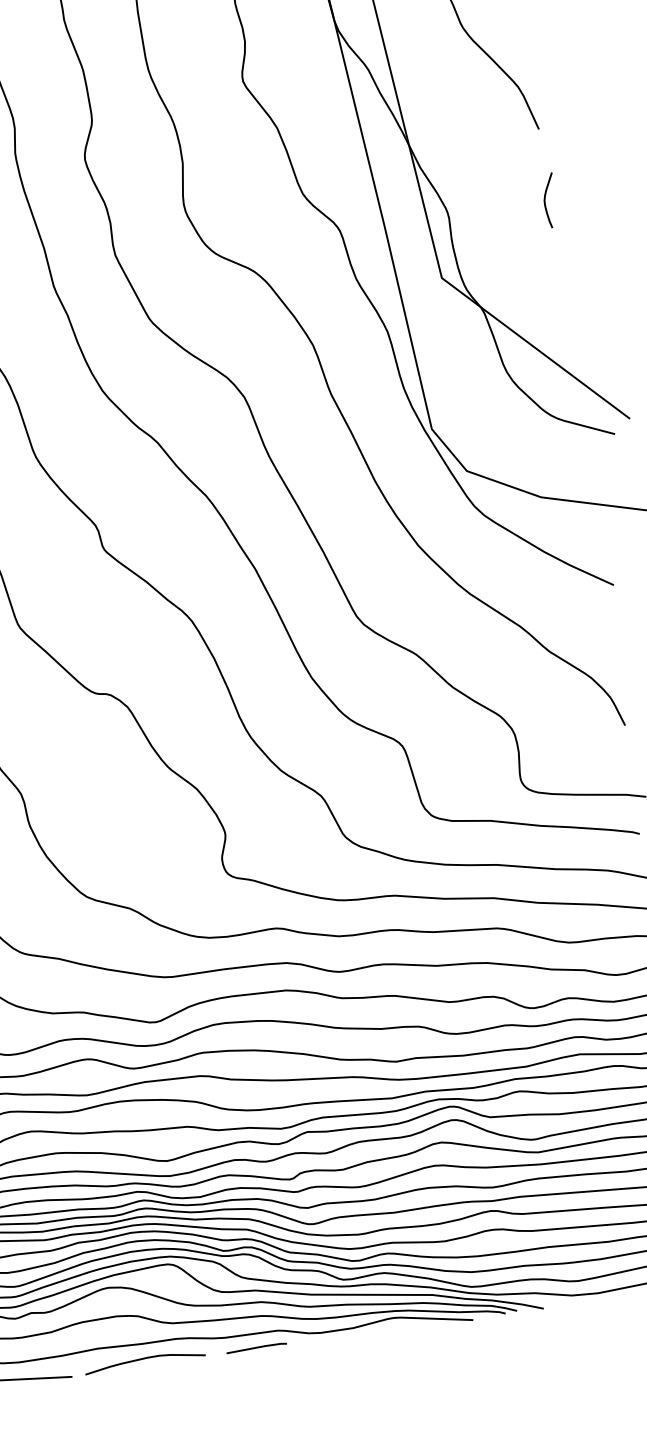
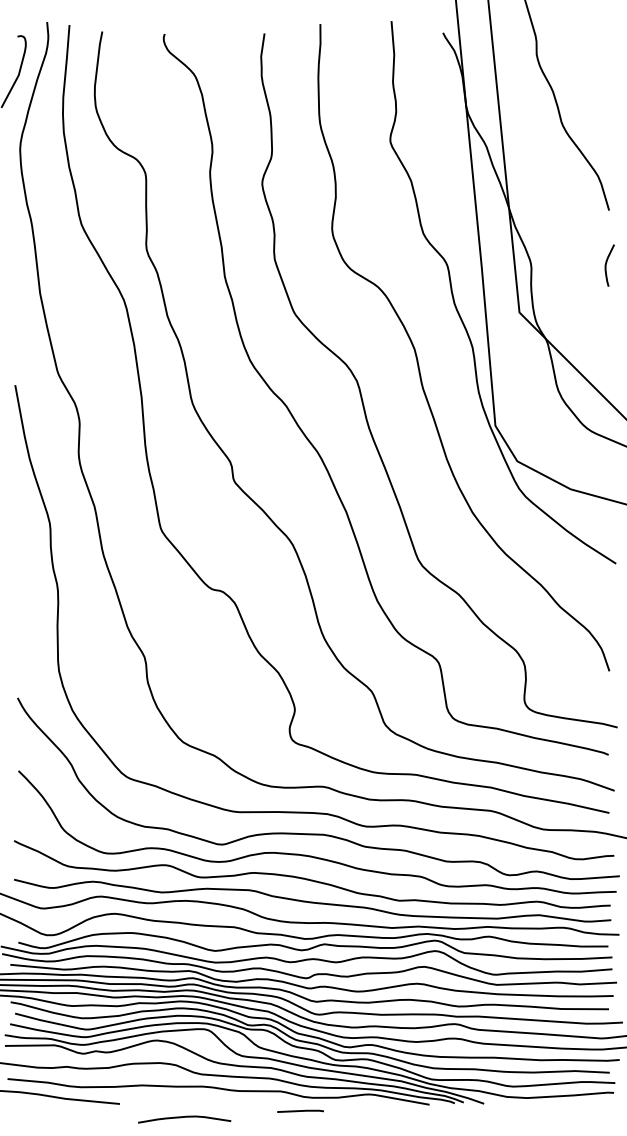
line: (256, 1347) -> (300, 1110), moved
curve: (144, 1359) -> (184, 1117), moved

